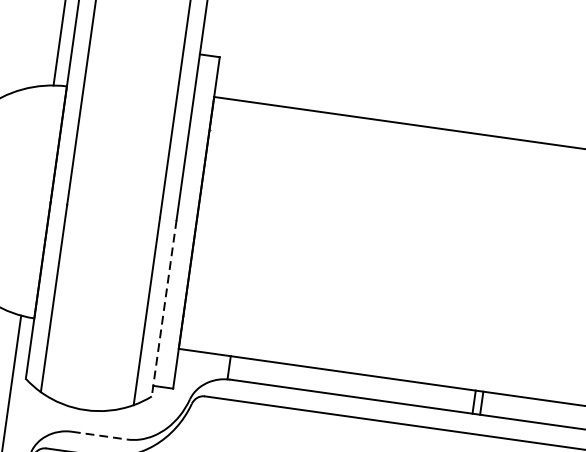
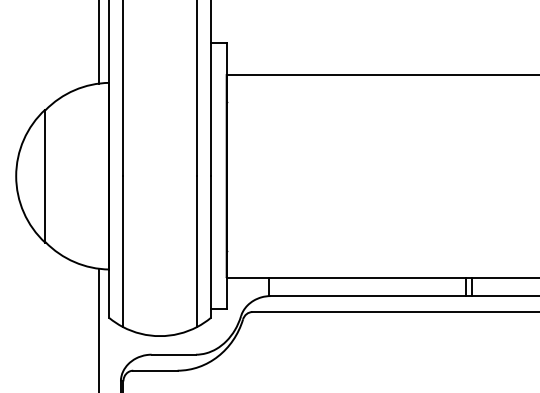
line: (163, 308) -> (210, 247), dashed -> solid
line: (100, 435) -> (174, 354), dashed -> solid

